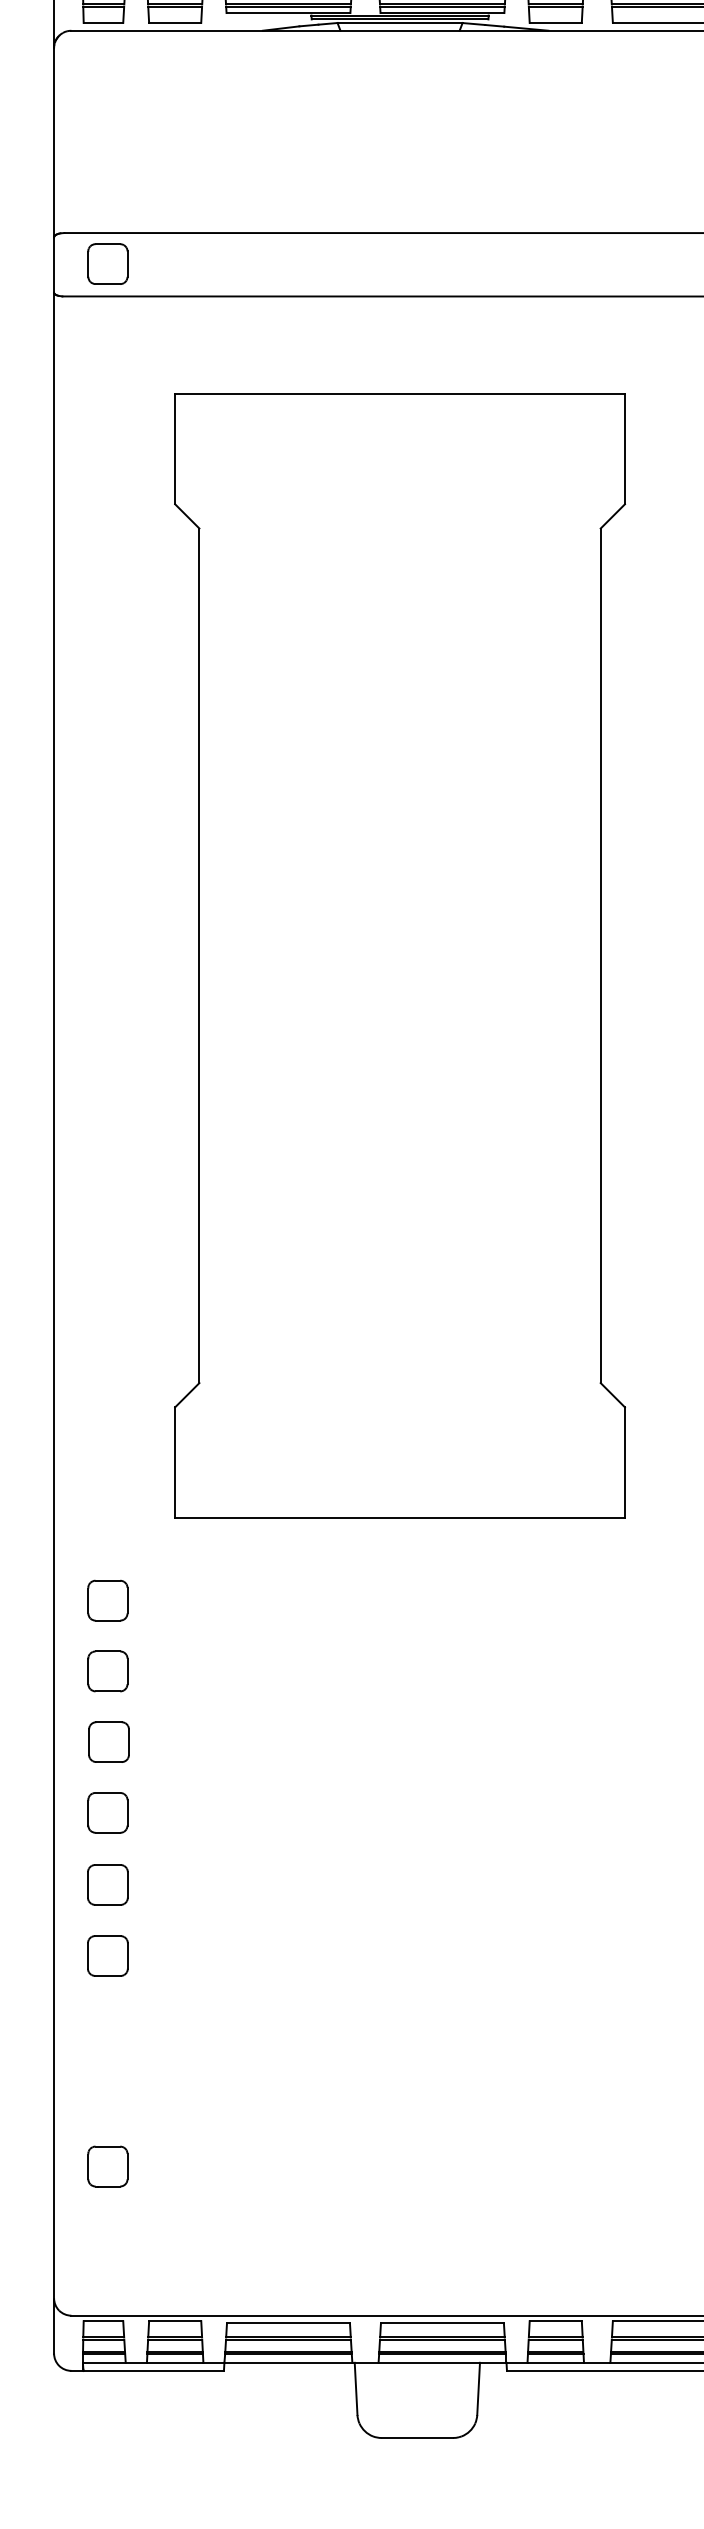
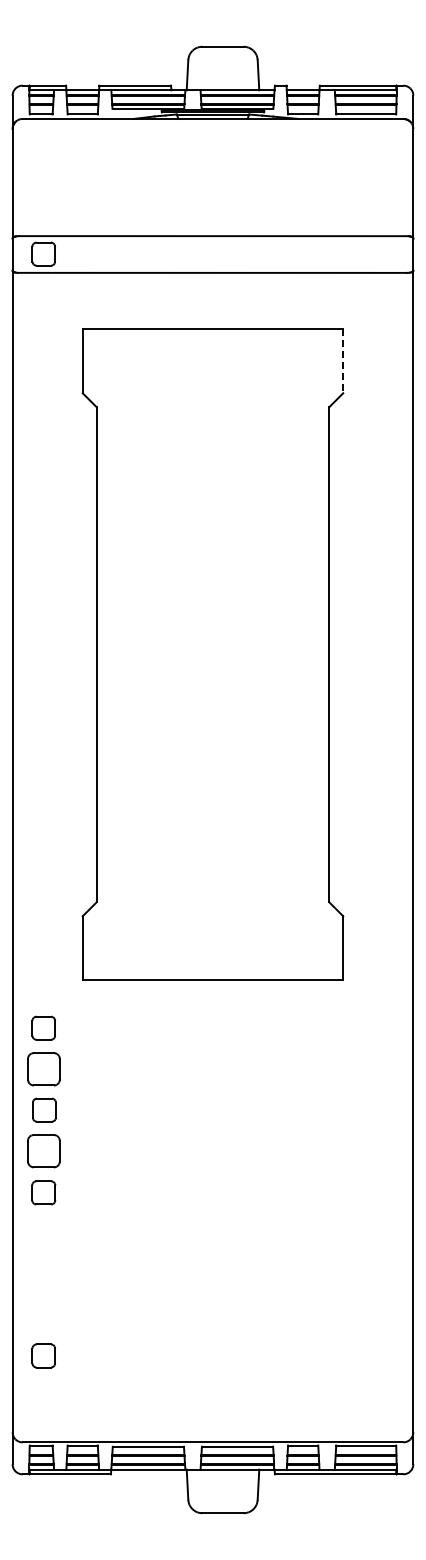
line: (625, 449) -> (343, 361), solid -> dashed
part: (107, 1670) -> (43, 1068), size x1.4
part: (107, 1811) -> (43, 1150), size x1.4
part: (107, 1955) -> (43, 1233), removed

